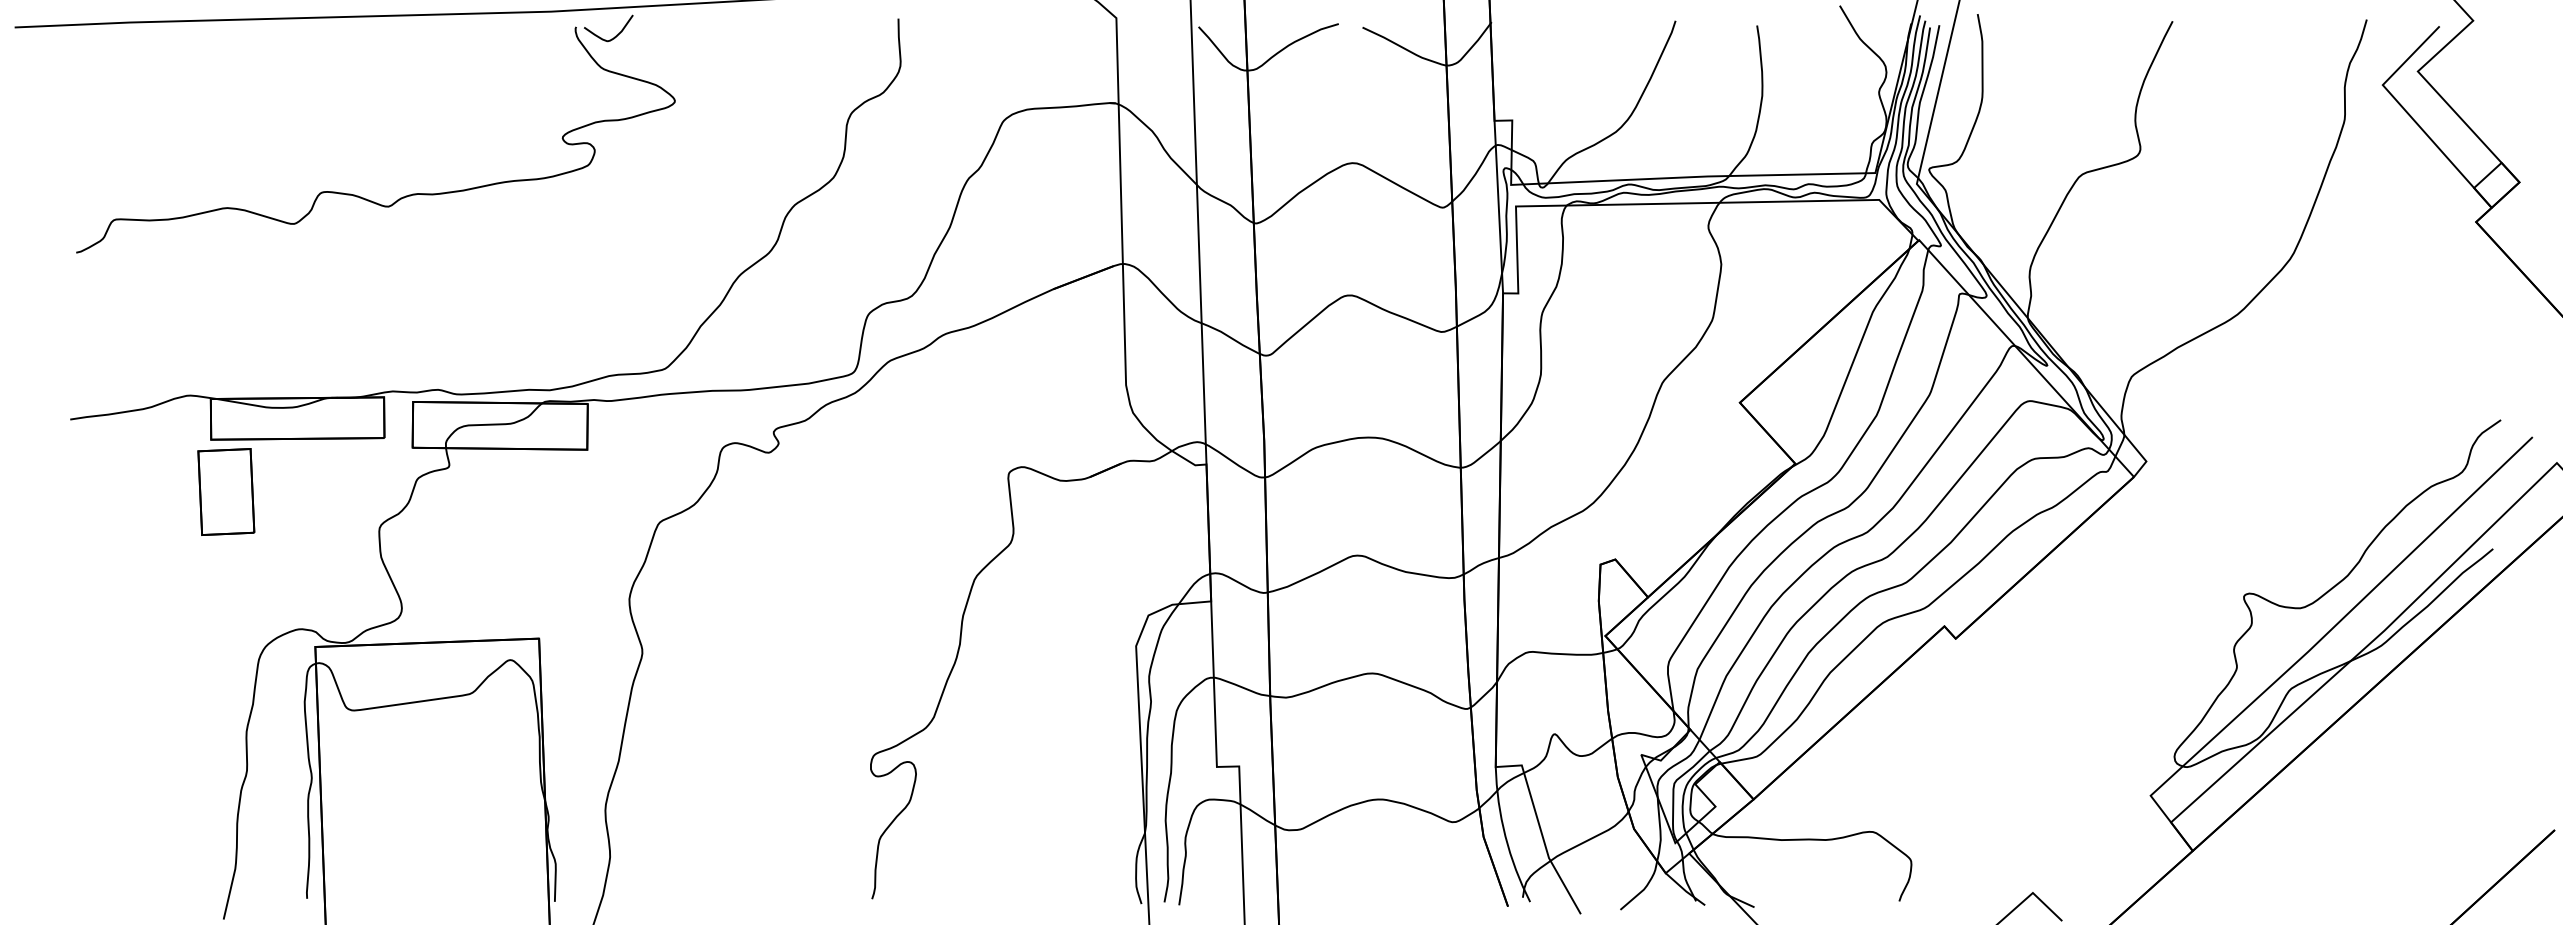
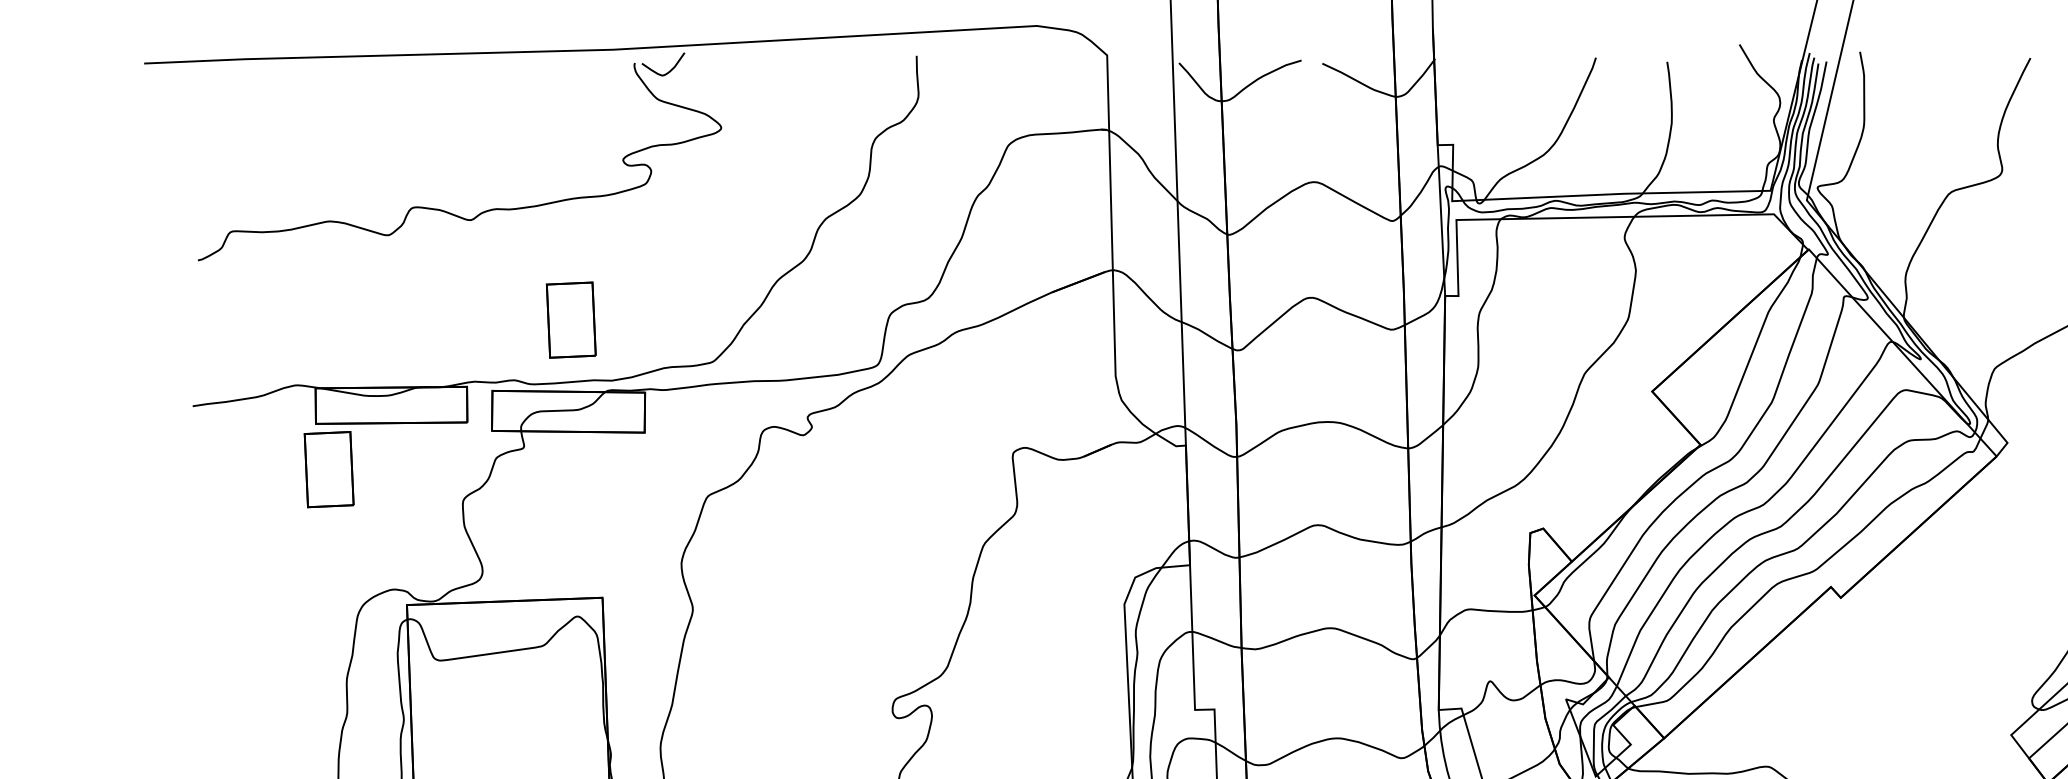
part: (503, 320) -> (571, 319), added

